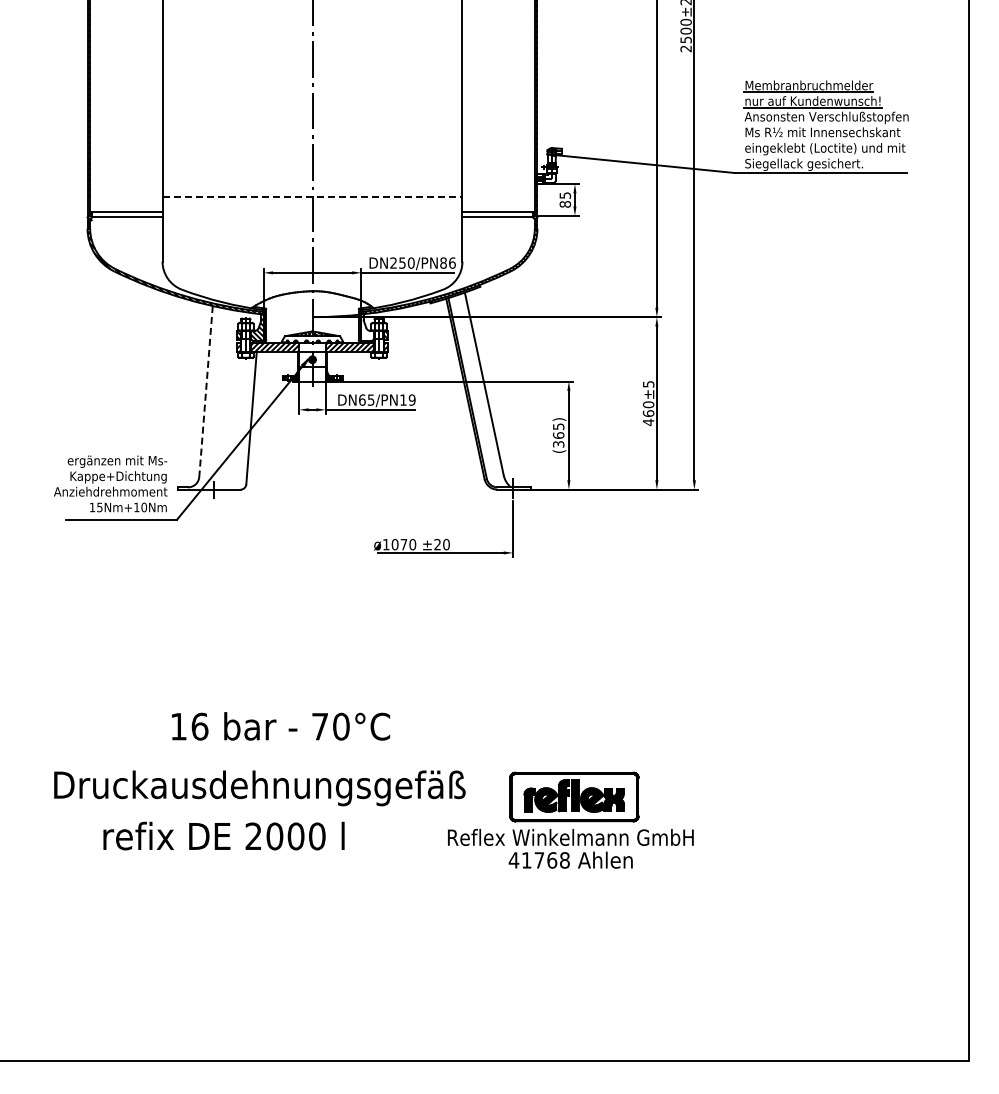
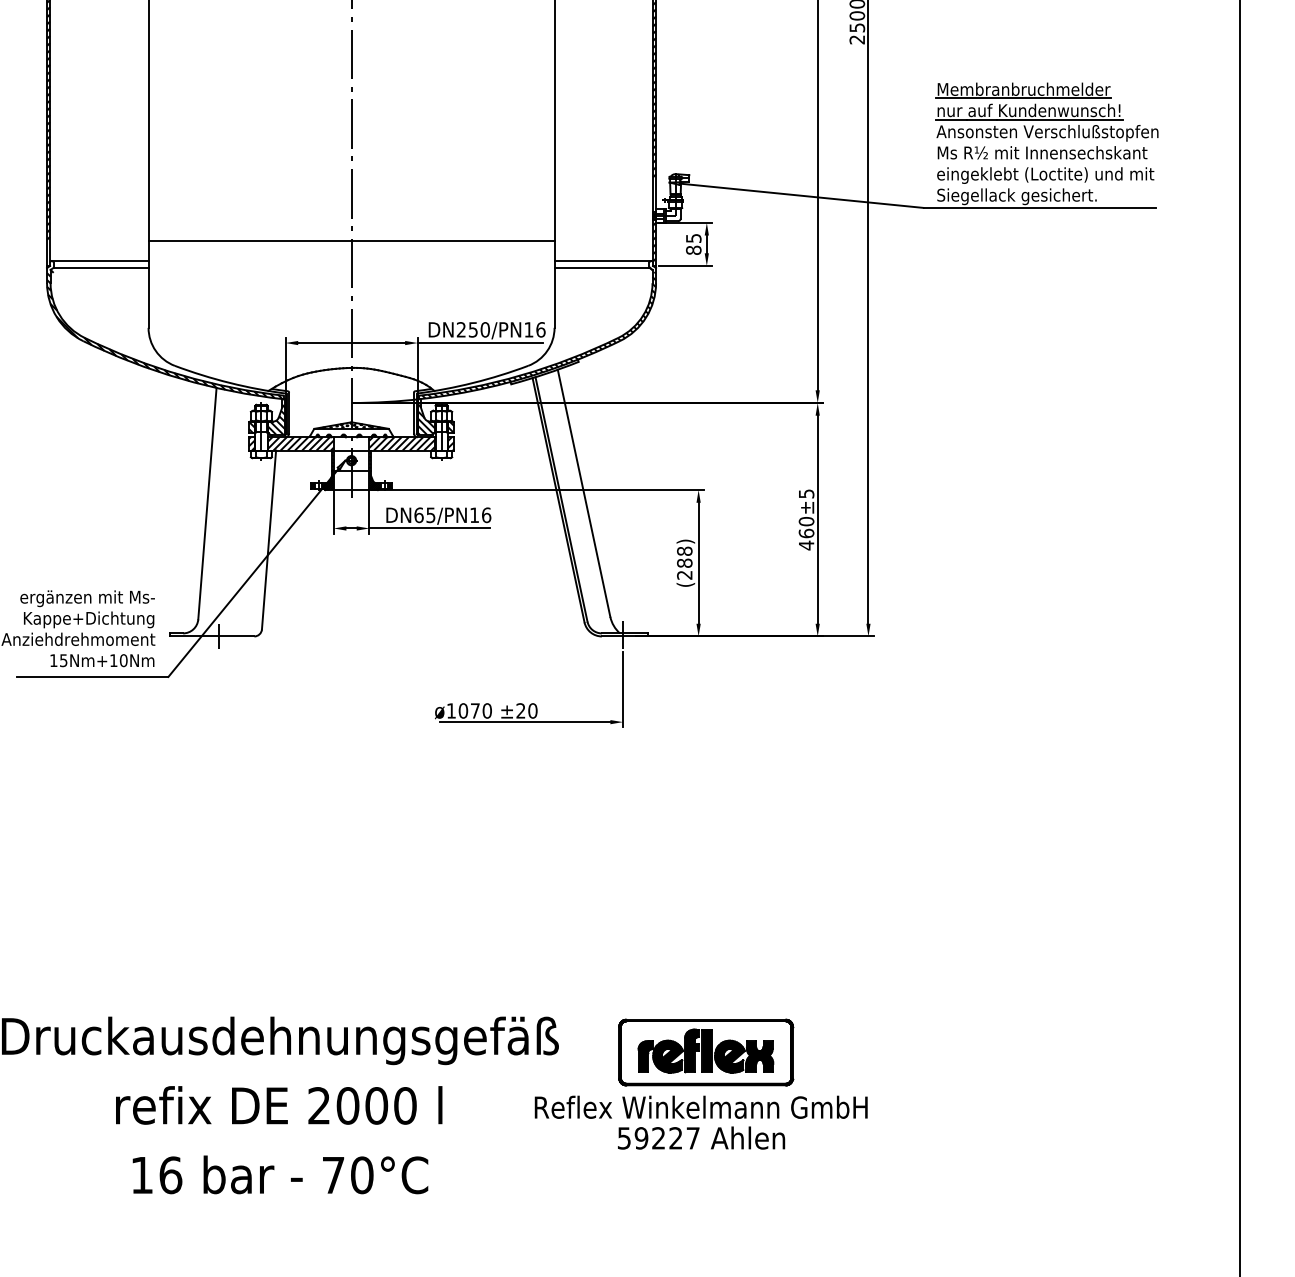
line: (312, 197) -> (351, 241), dashed -> solid
text: (443, 262) -> (528, 329), DN250/PN86 -> DN250/PN16
hatch: (367, 327) -> (425, 416), added
line: (206, 391) -> (208, 503), dashed -> solid
text: (411, 399) -> (485, 514), DN65/PN19 -> DN65/PN16
text: (558, 435) -> (684, 563), (365) -> (288)
text: (281, 726) -> (281, 1175), moved
text: (223, 835) -> (278, 1104), moved
text: (538, 860) -> (657, 1138), 41768 -> 59227

